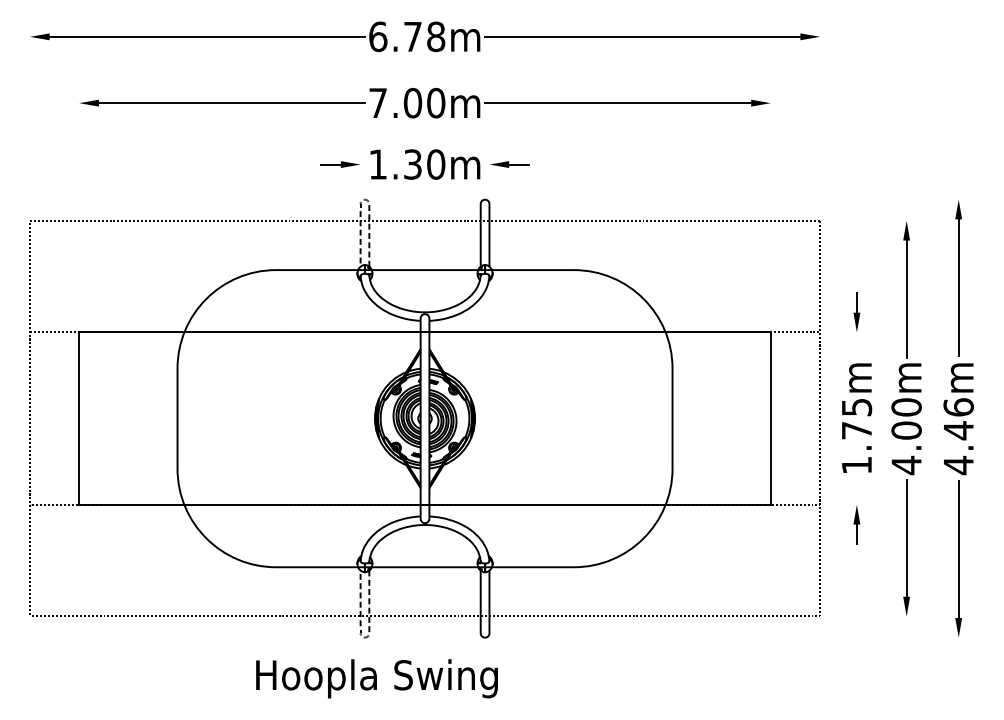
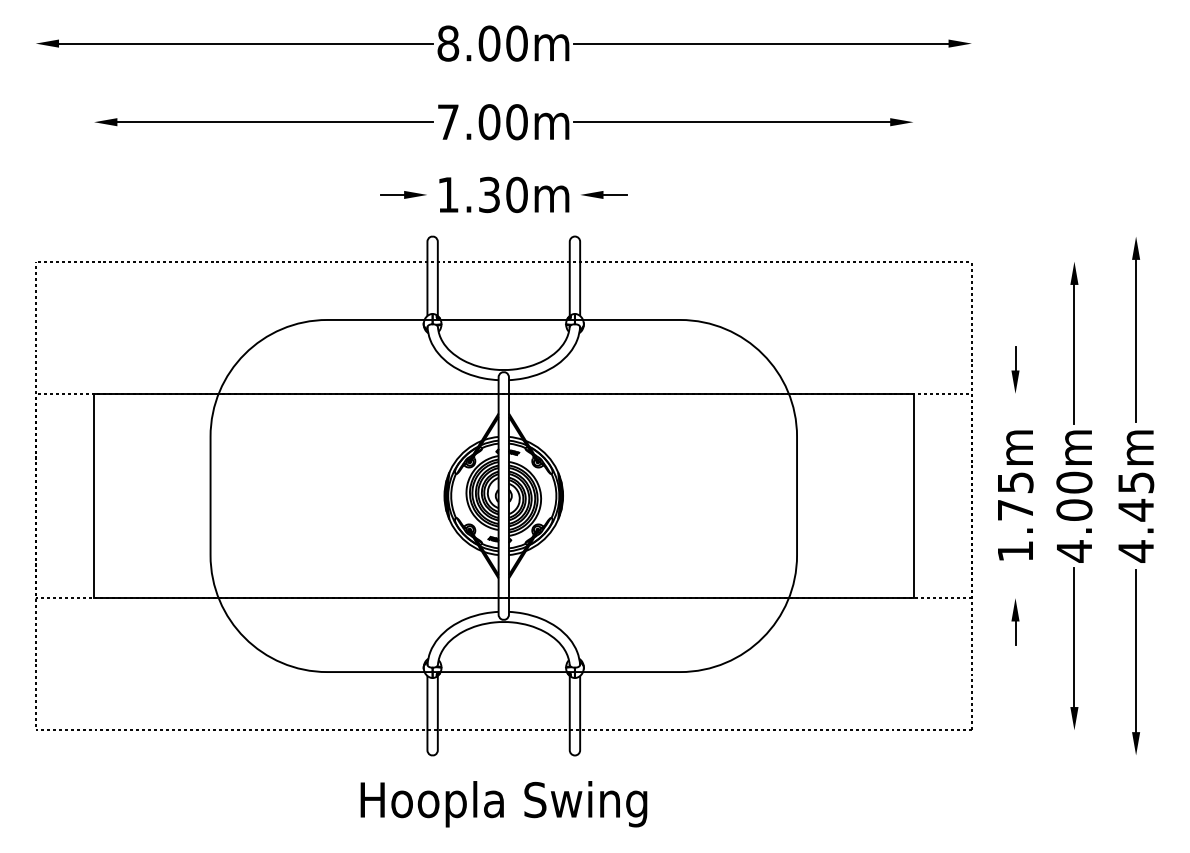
text: (407, 36) -> (482, 43), 6.78m -> 8.00m
line: (364, 199) -> (432, 236), dashed -> solid
text: (959, 407) -> (1136, 482), 4.46m -> 4.45m
line: (364, 637) -> (432, 755), dashed -> solid
text: (376, 679) -> (503, 804), moved

